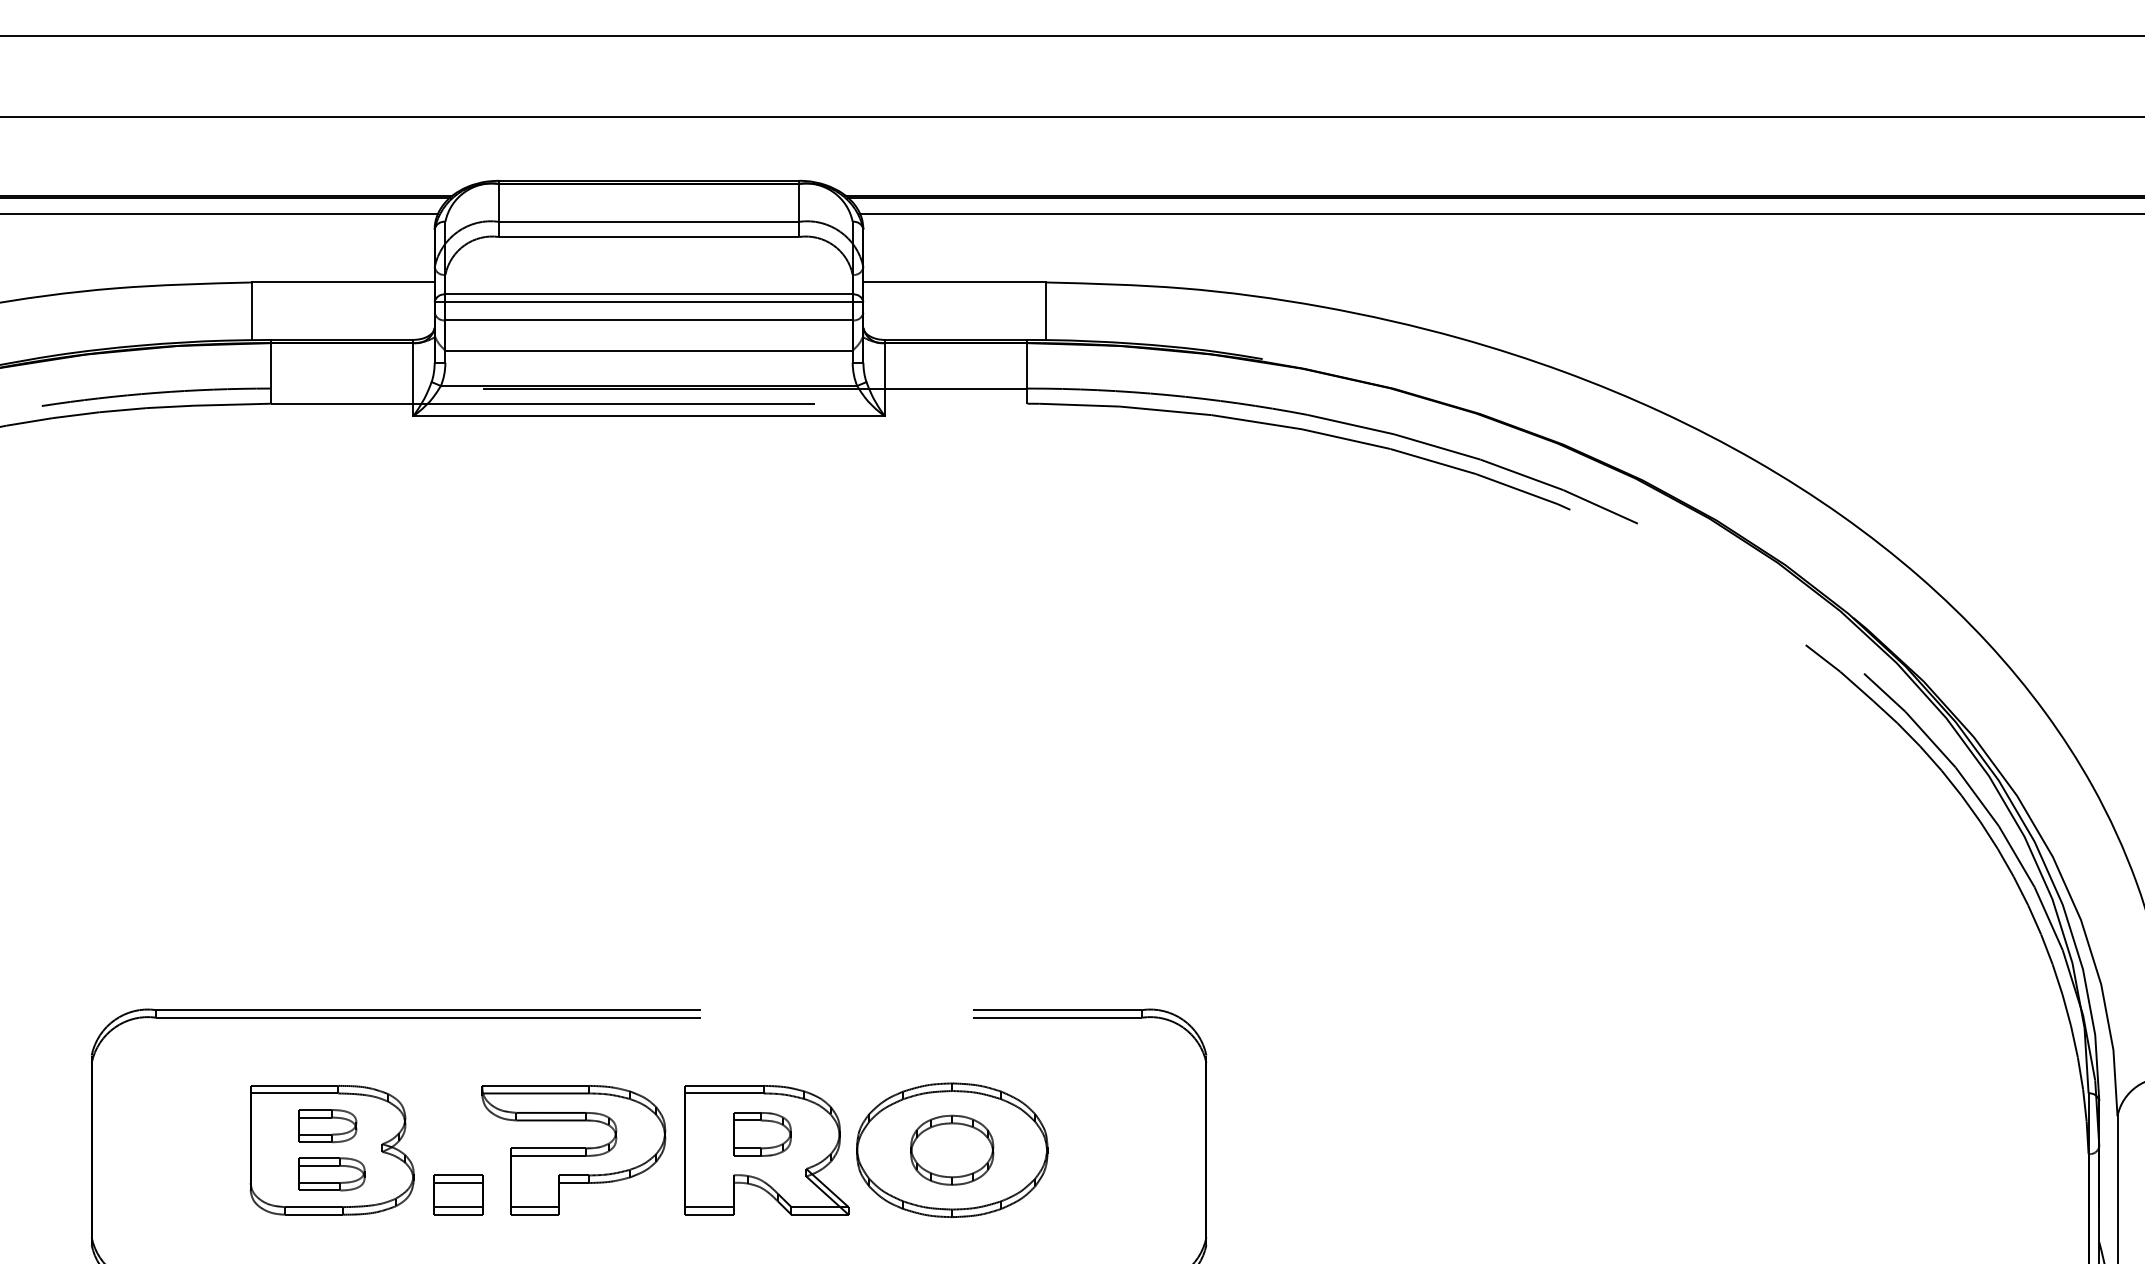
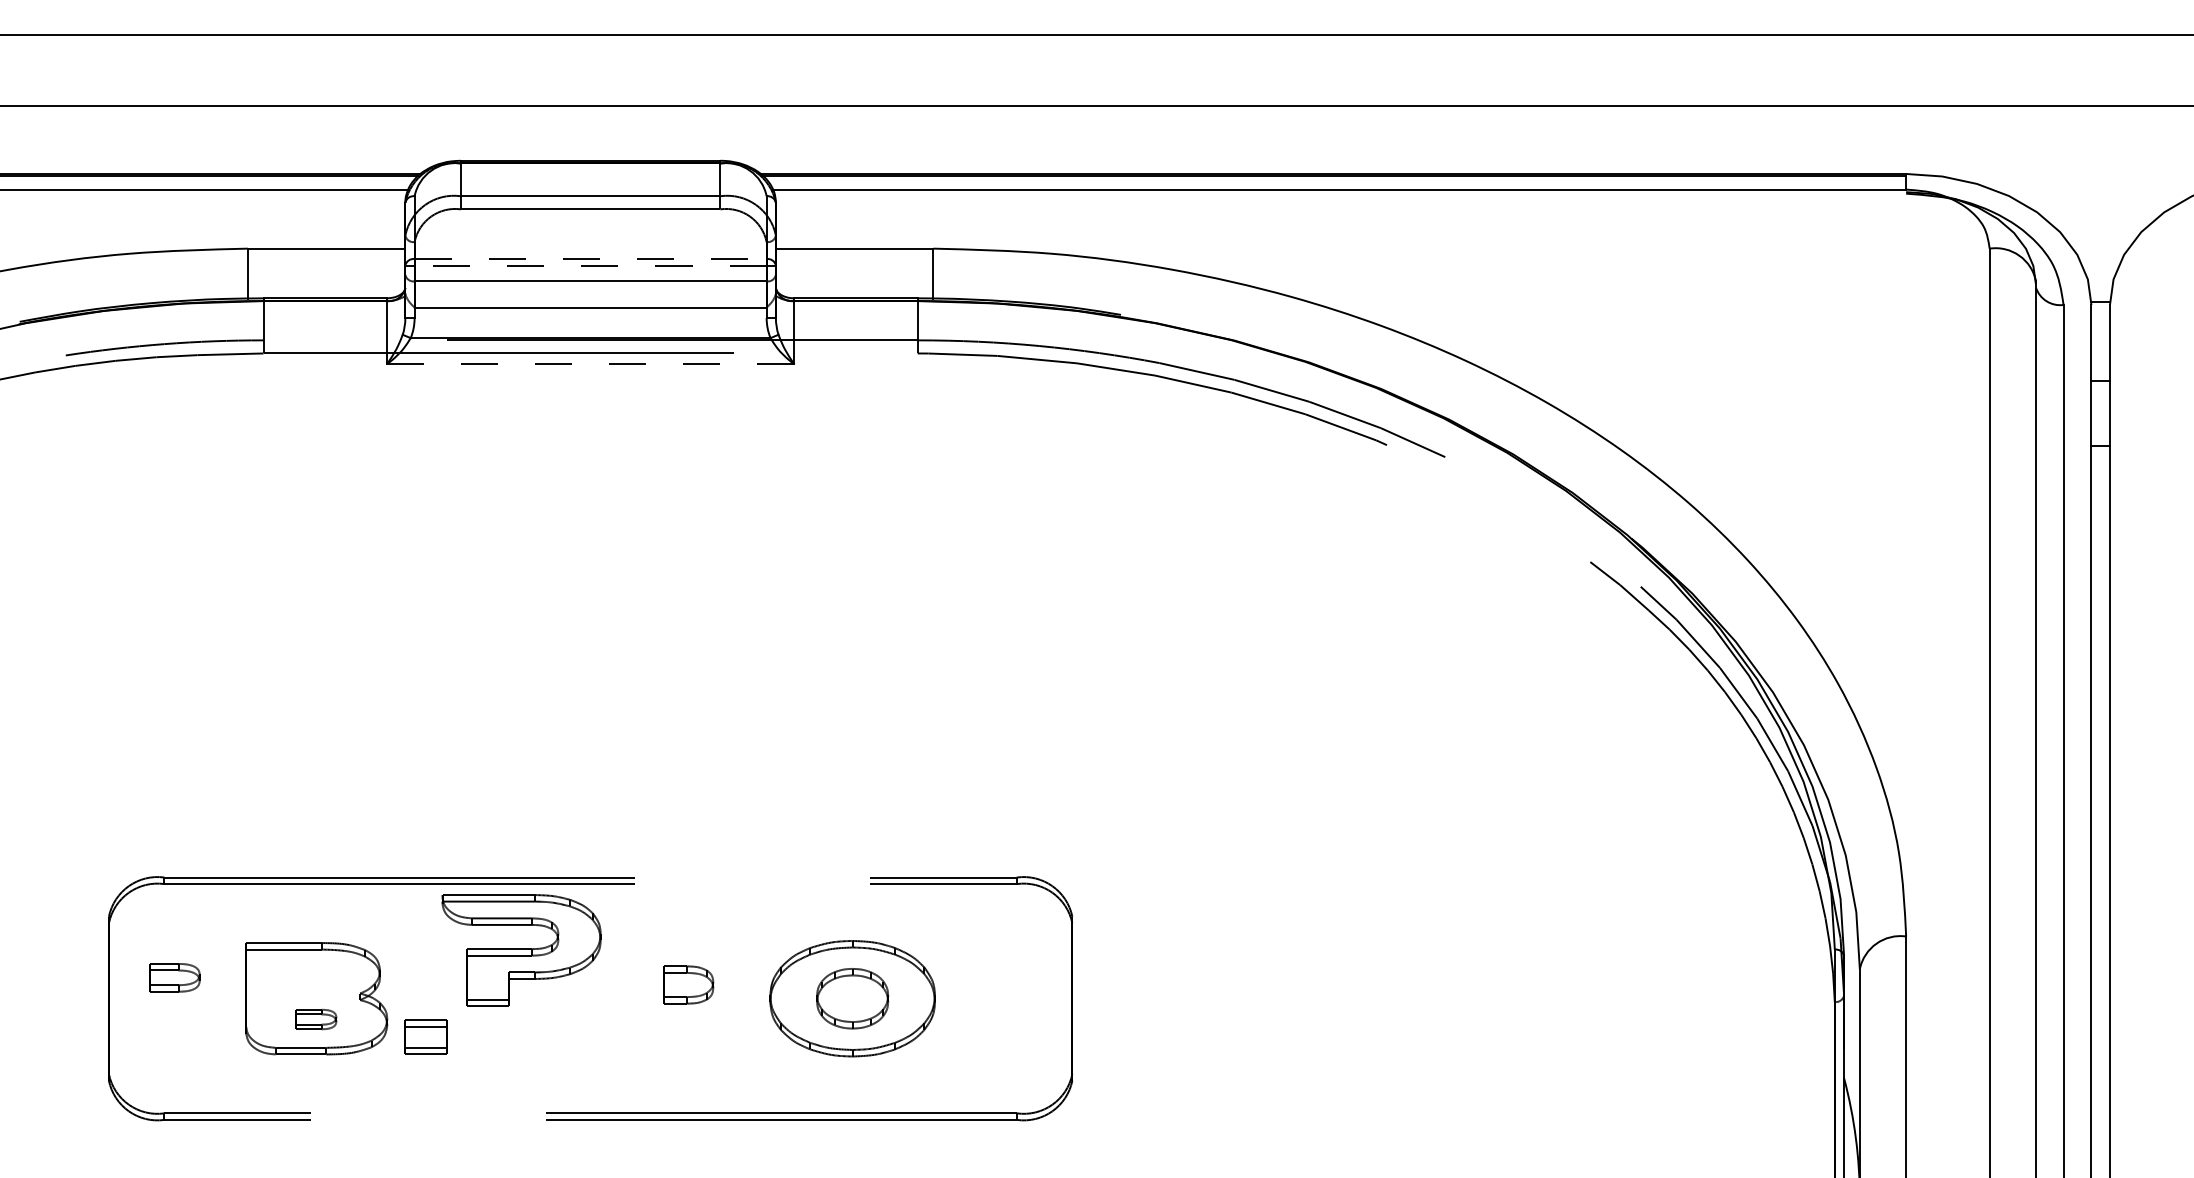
line: (650, 295) -> (591, 259), solid -> dashed
line: (648, 301) -> (590, 265), solid -> dashed
line: (648, 416) -> (590, 364), solid -> dashed
part: (327, 1125) -> (174, 977), moved
part: (573, 1150) -> (521, 950), moved
part: (766, 1150) -> (692, 998), removed
part: (331, 1174) -> (316, 1019), size x0.7

